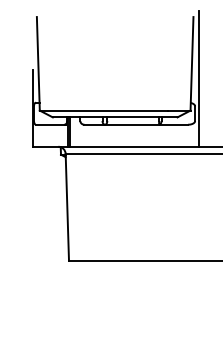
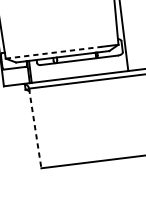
line: (104, 110) -> (54, 52), solid -> dashed
line: (67, 207) -> (35, 128), solid -> dashed

